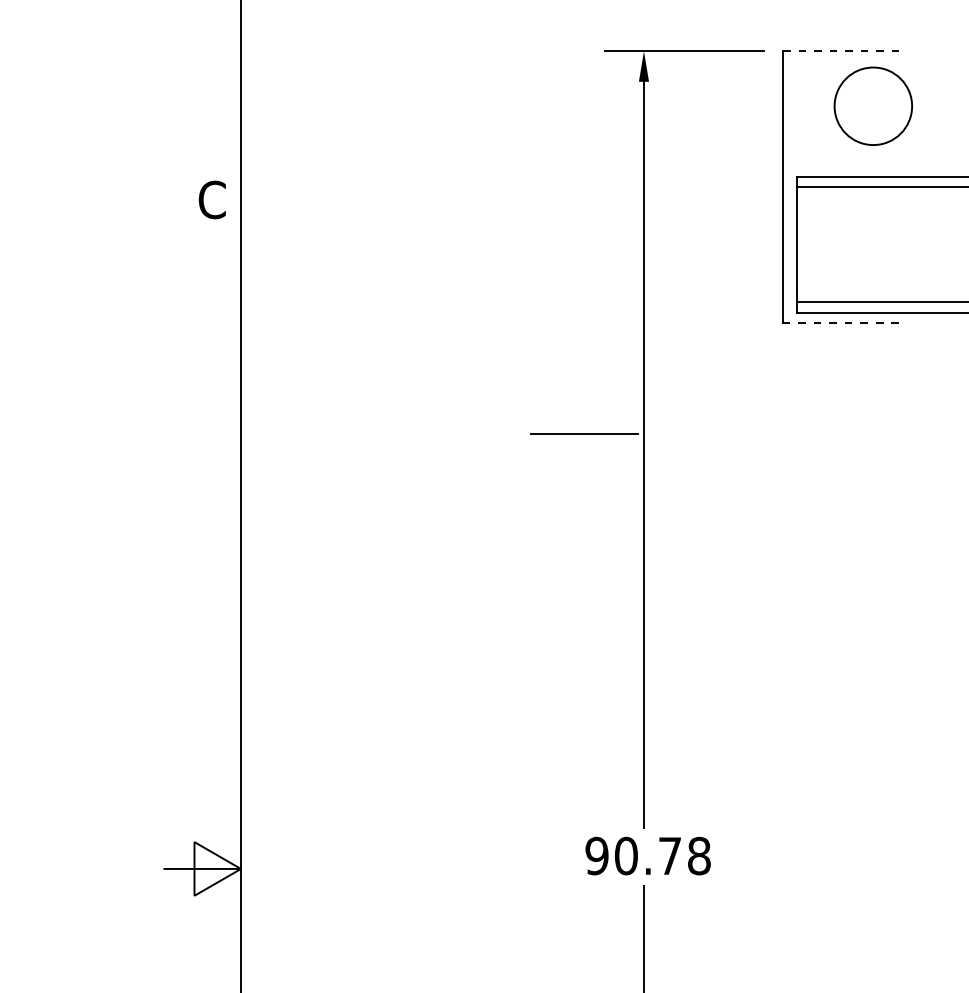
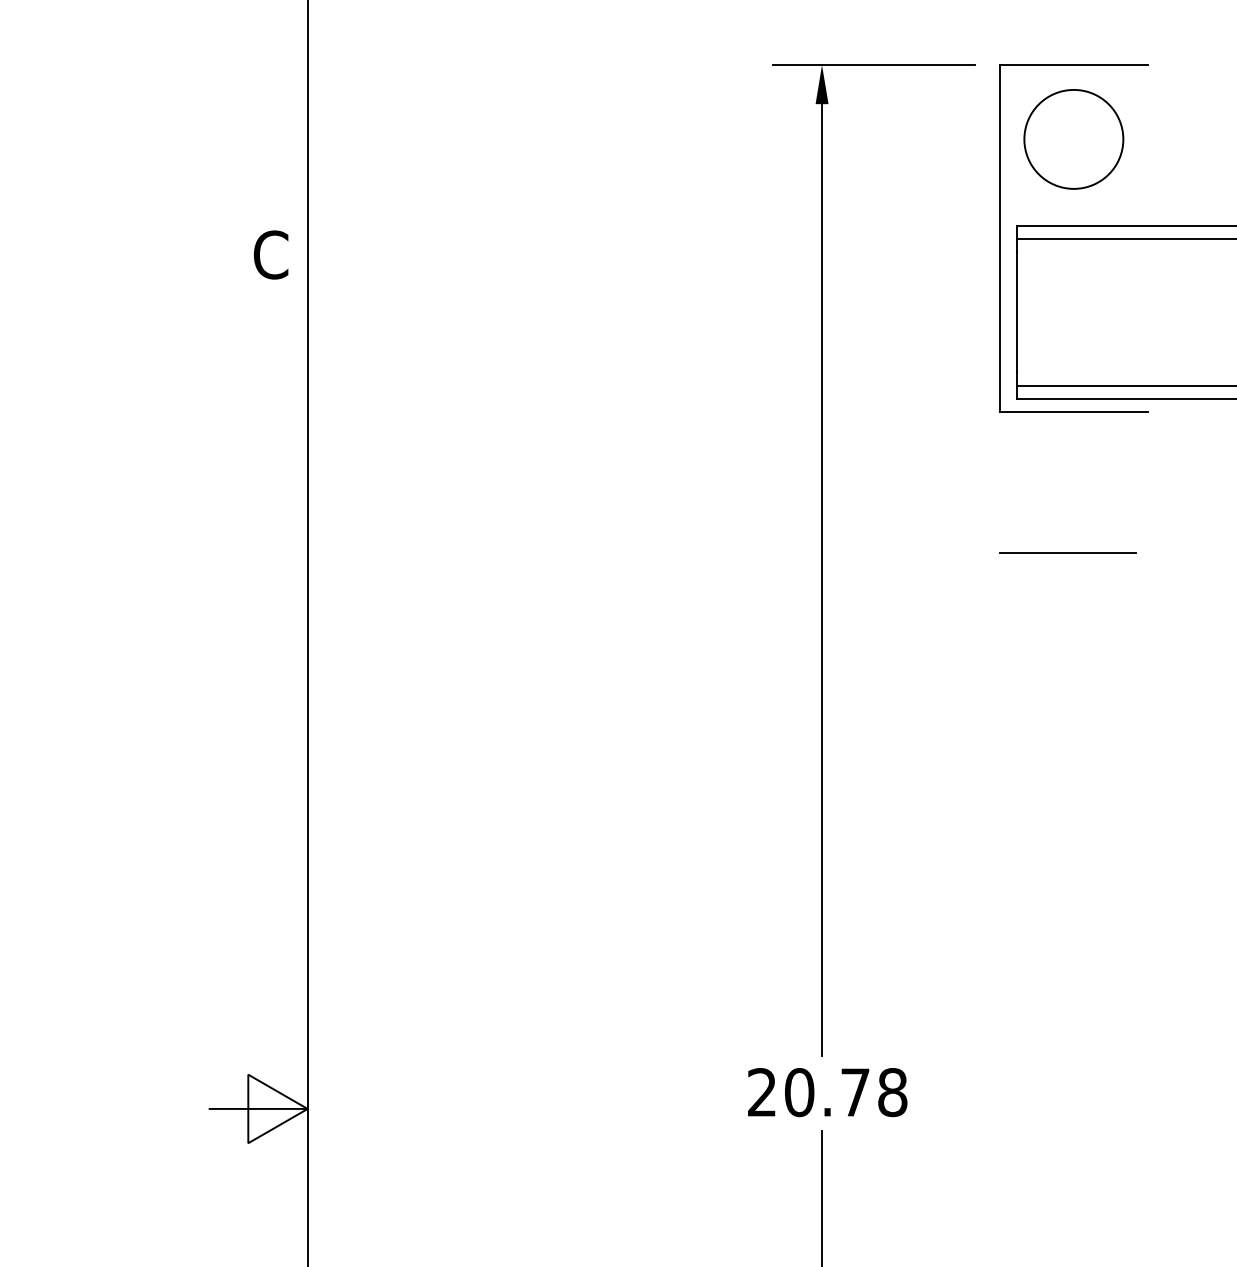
line: (841, 51) -> (1074, 65), dashed -> solid
circle: (873, 106) -> (1073, 139), moved
line: (840, 322) -> (1073, 411), dashed -> solid
line: (583, 433) -> (1067, 552), moved
text: (596, 856) -> (761, 1092), 90.78 -> 20.78

